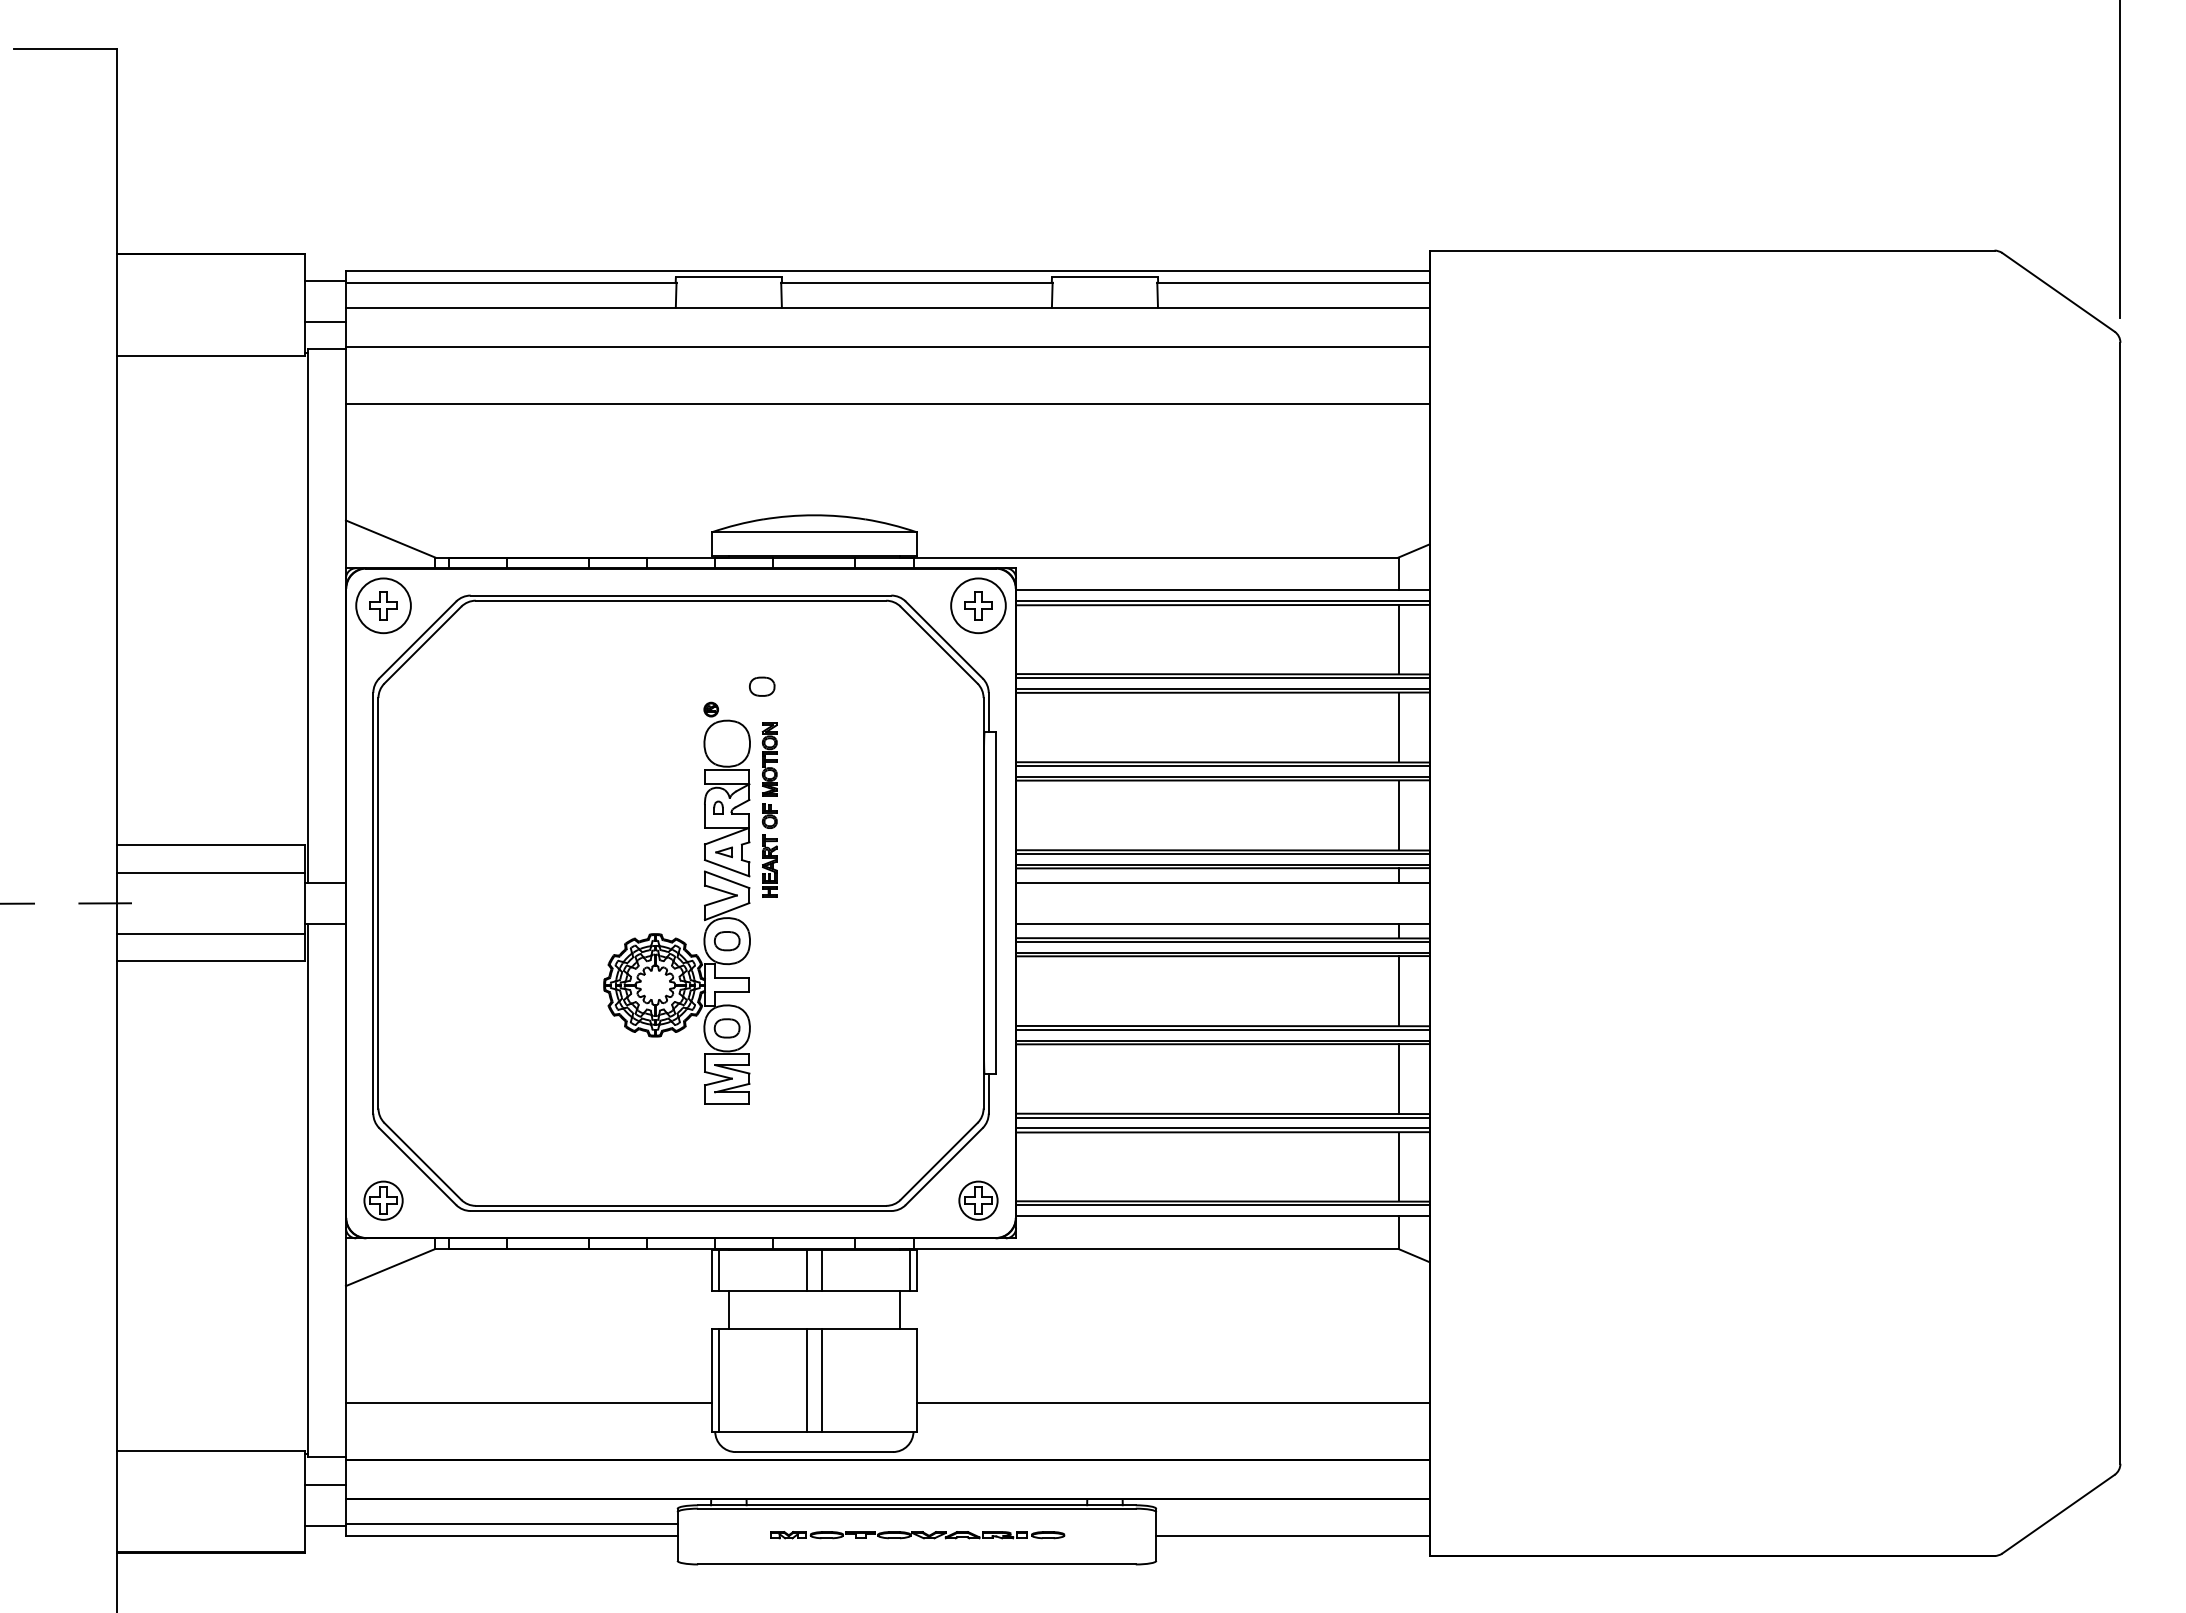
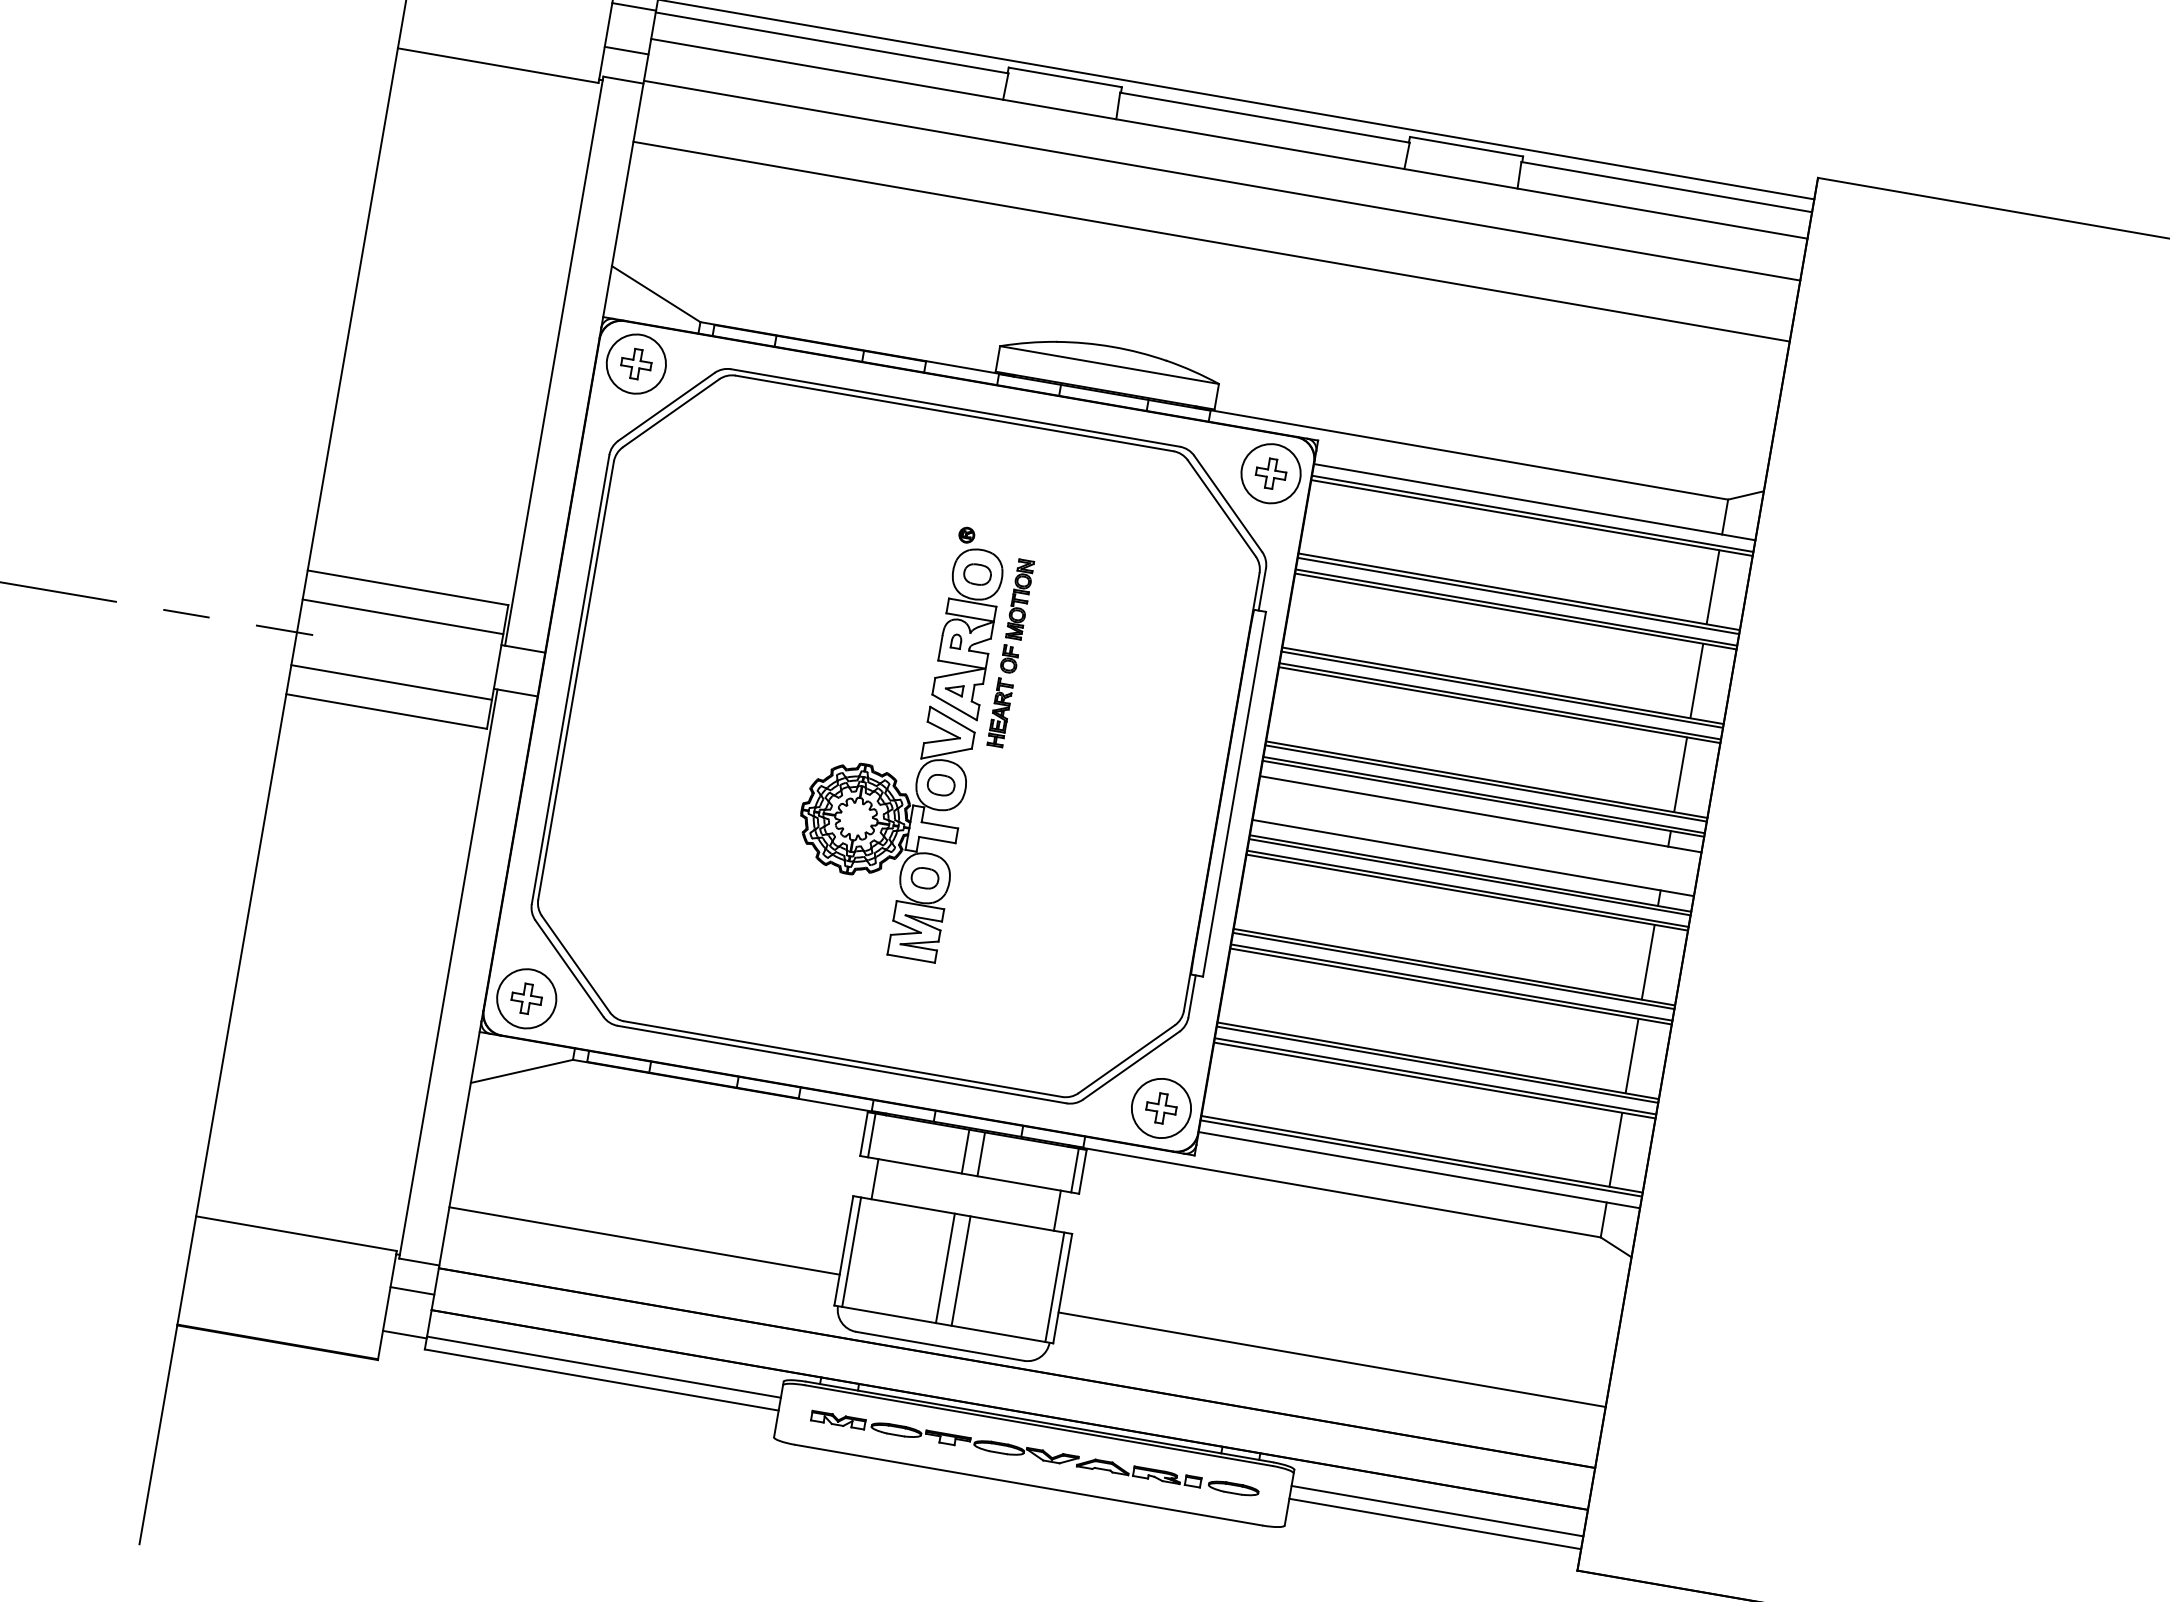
part: (762, 686) -> (977, 574), moved
circle: (383, 1200) -> (526, 998), size x1.43
circle: (978, 1200) -> (1161, 1108), size x1.43
line: (909, 1379) -> (1054, 1286), added
line: (1292, 1523) -> (1436, 1510), added
part: (917, 1534) -> (1034, 1453), size x1.43

